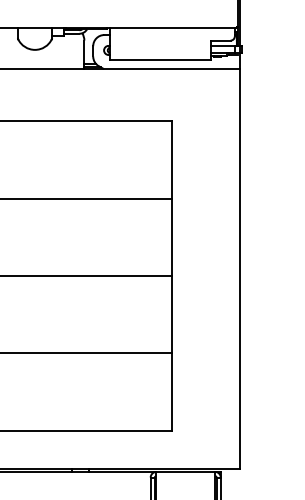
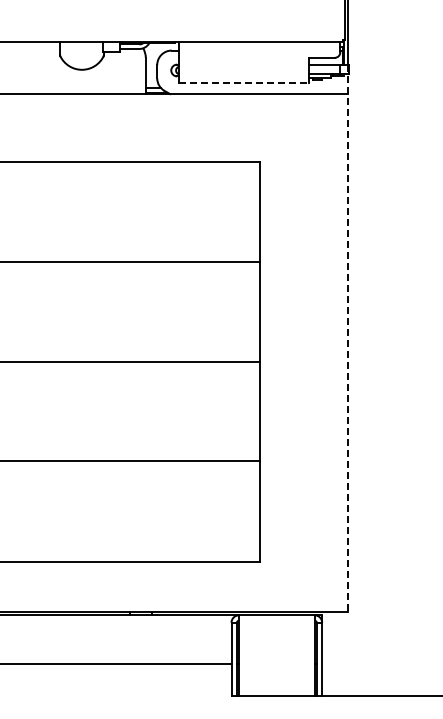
line: (160, 60) -> (244, 83), solid -> dashed
line: (240, 257) -> (347, 338), solid -> dashed

